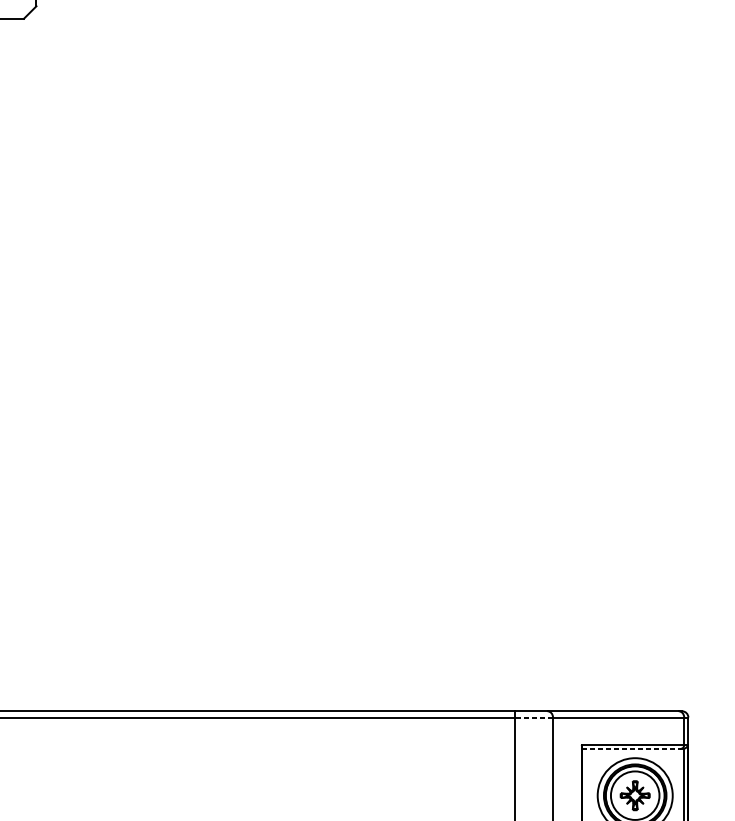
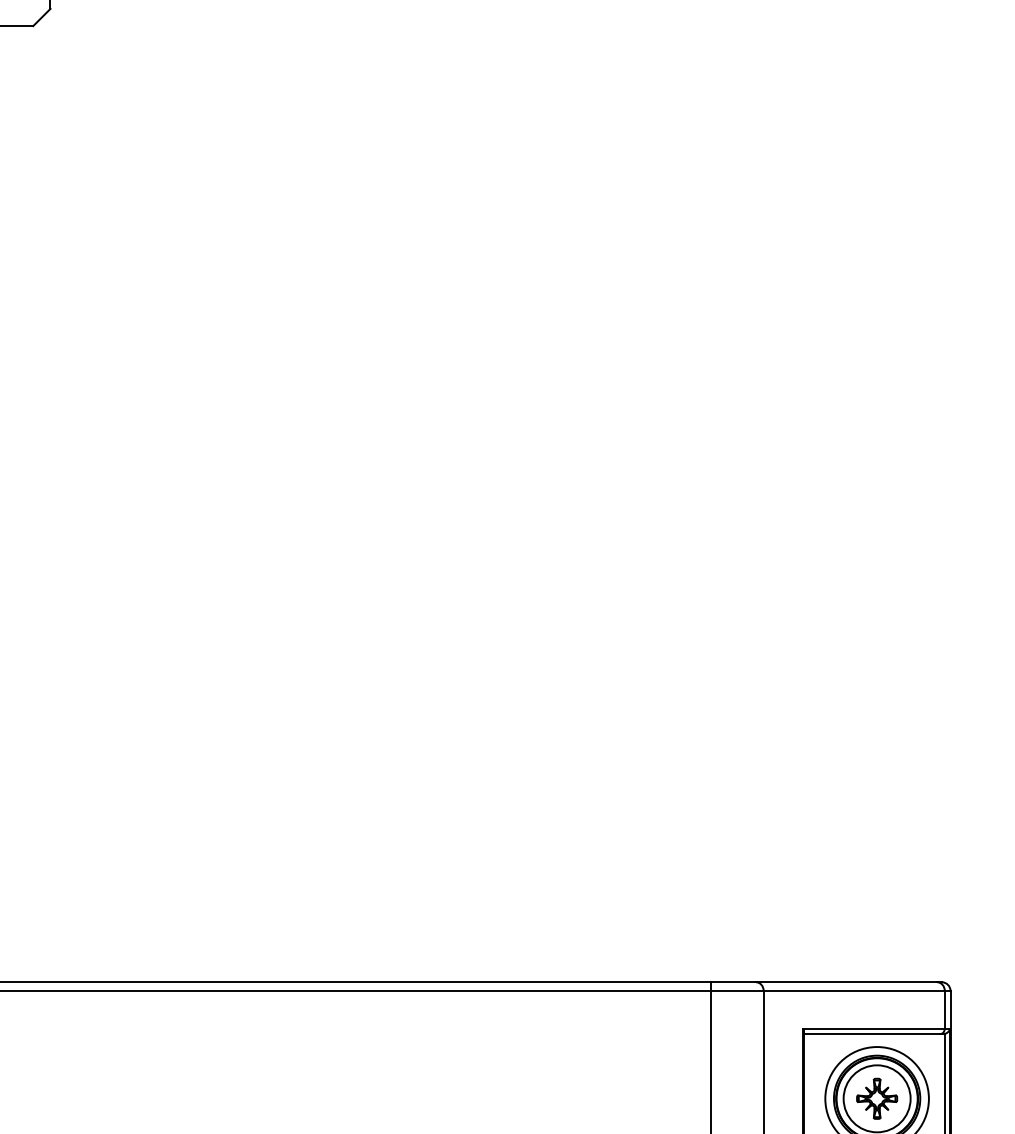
line: (533, 717) -> (736, 990), dashed -> solid
line: (631, 749) -> (872, 1034), dashed -> solid

